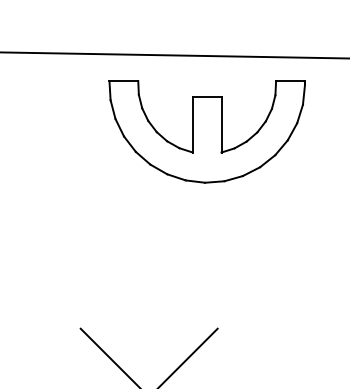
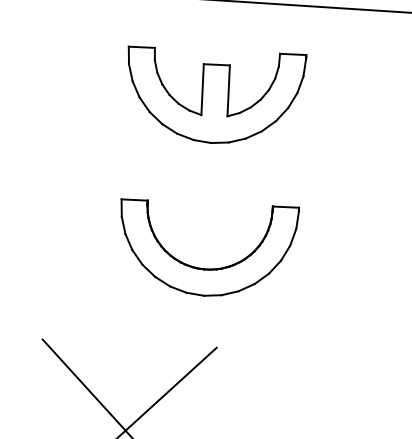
part: (207, 131) -> (215, 96), size x0.71
part: (207, 266) -> (207, 268), added

